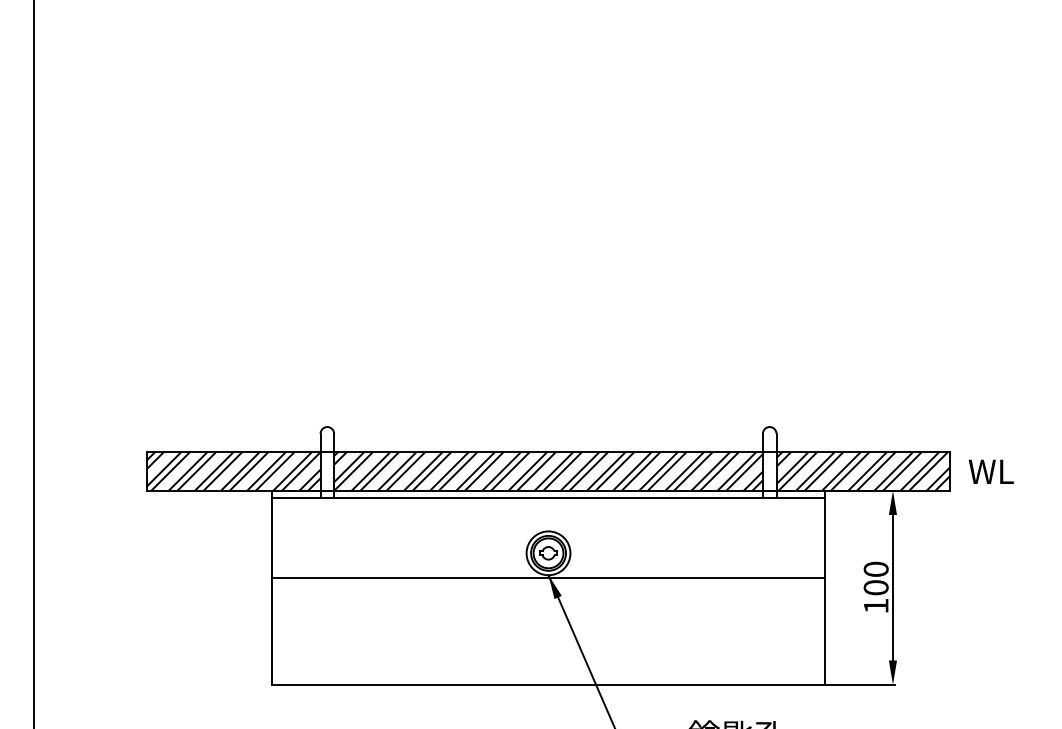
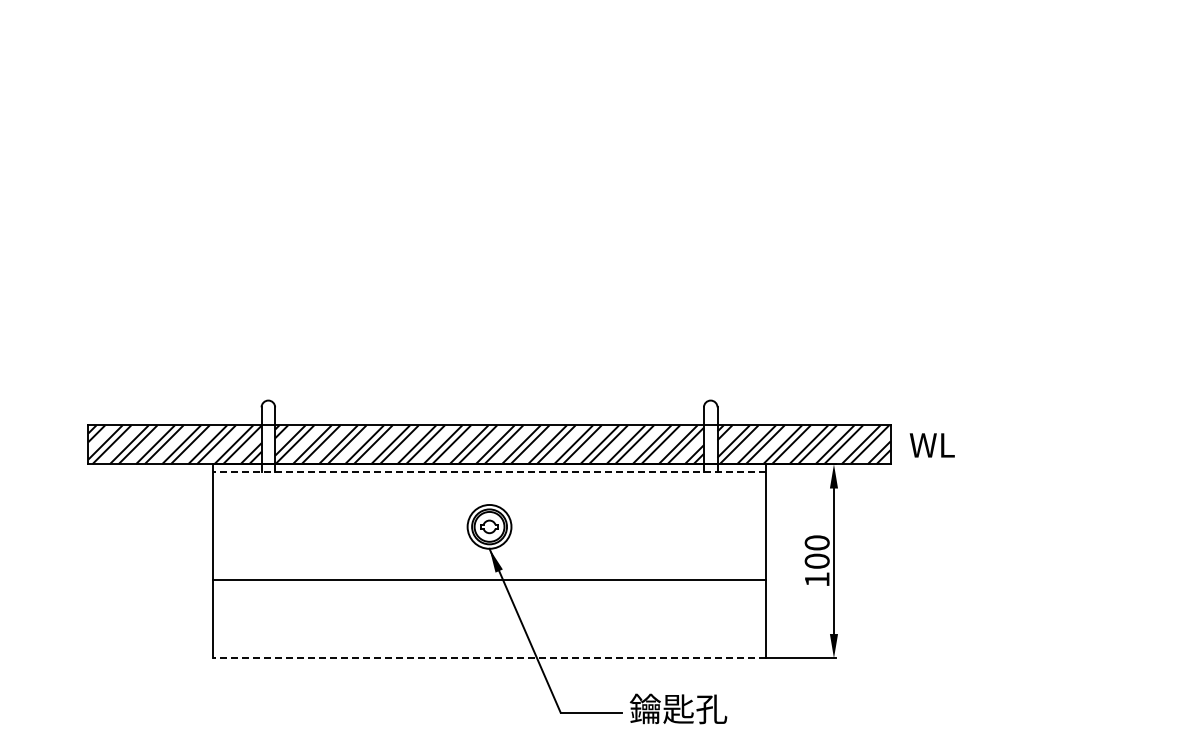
line: (548, 497) -> (489, 471), solid -> dashed
line: (548, 577) -> (489, 579), moved
line: (548, 684) -> (489, 658), solid -> dashed

